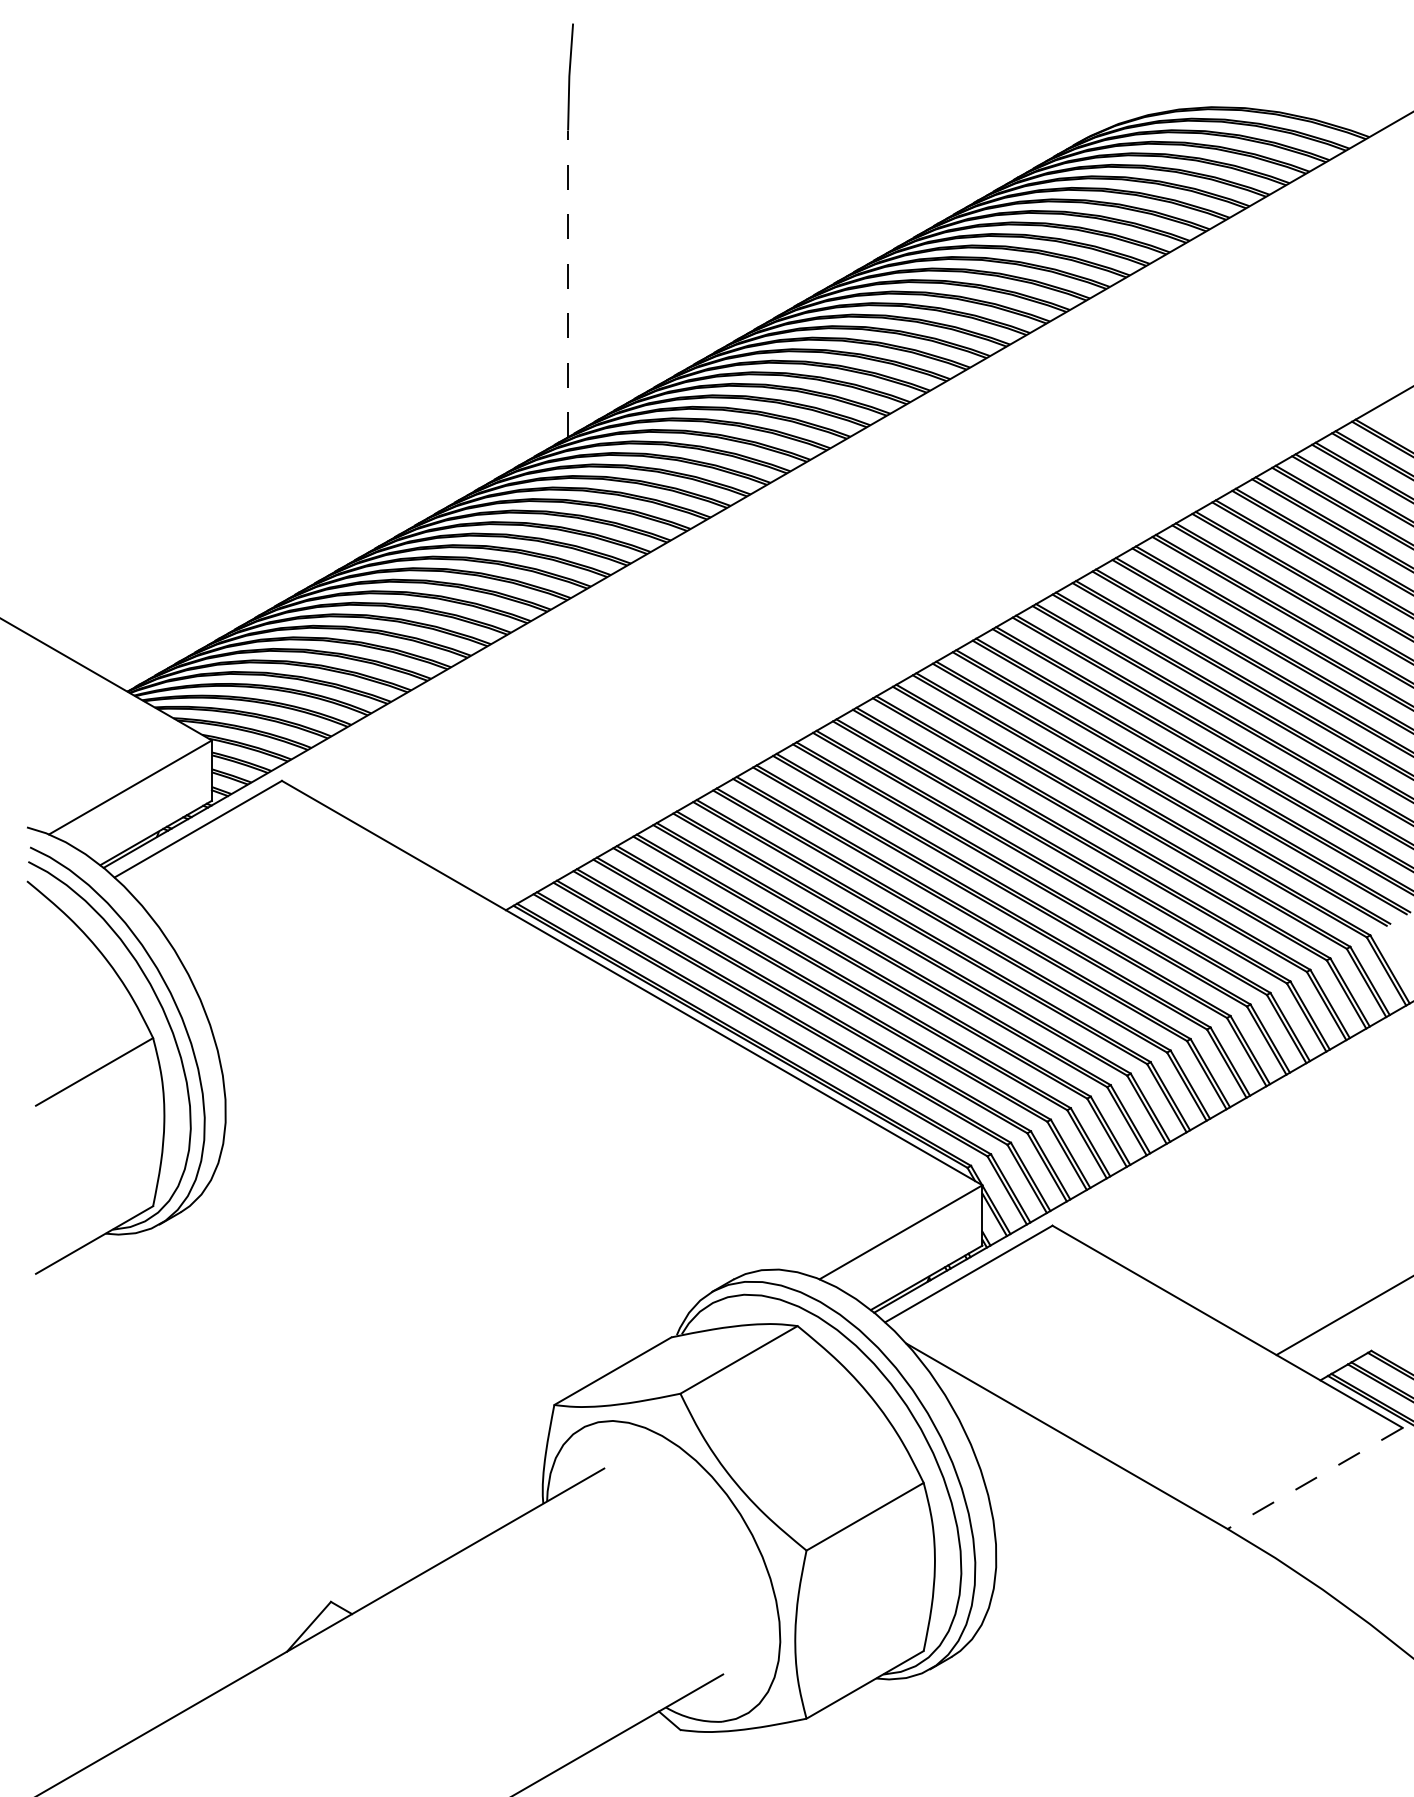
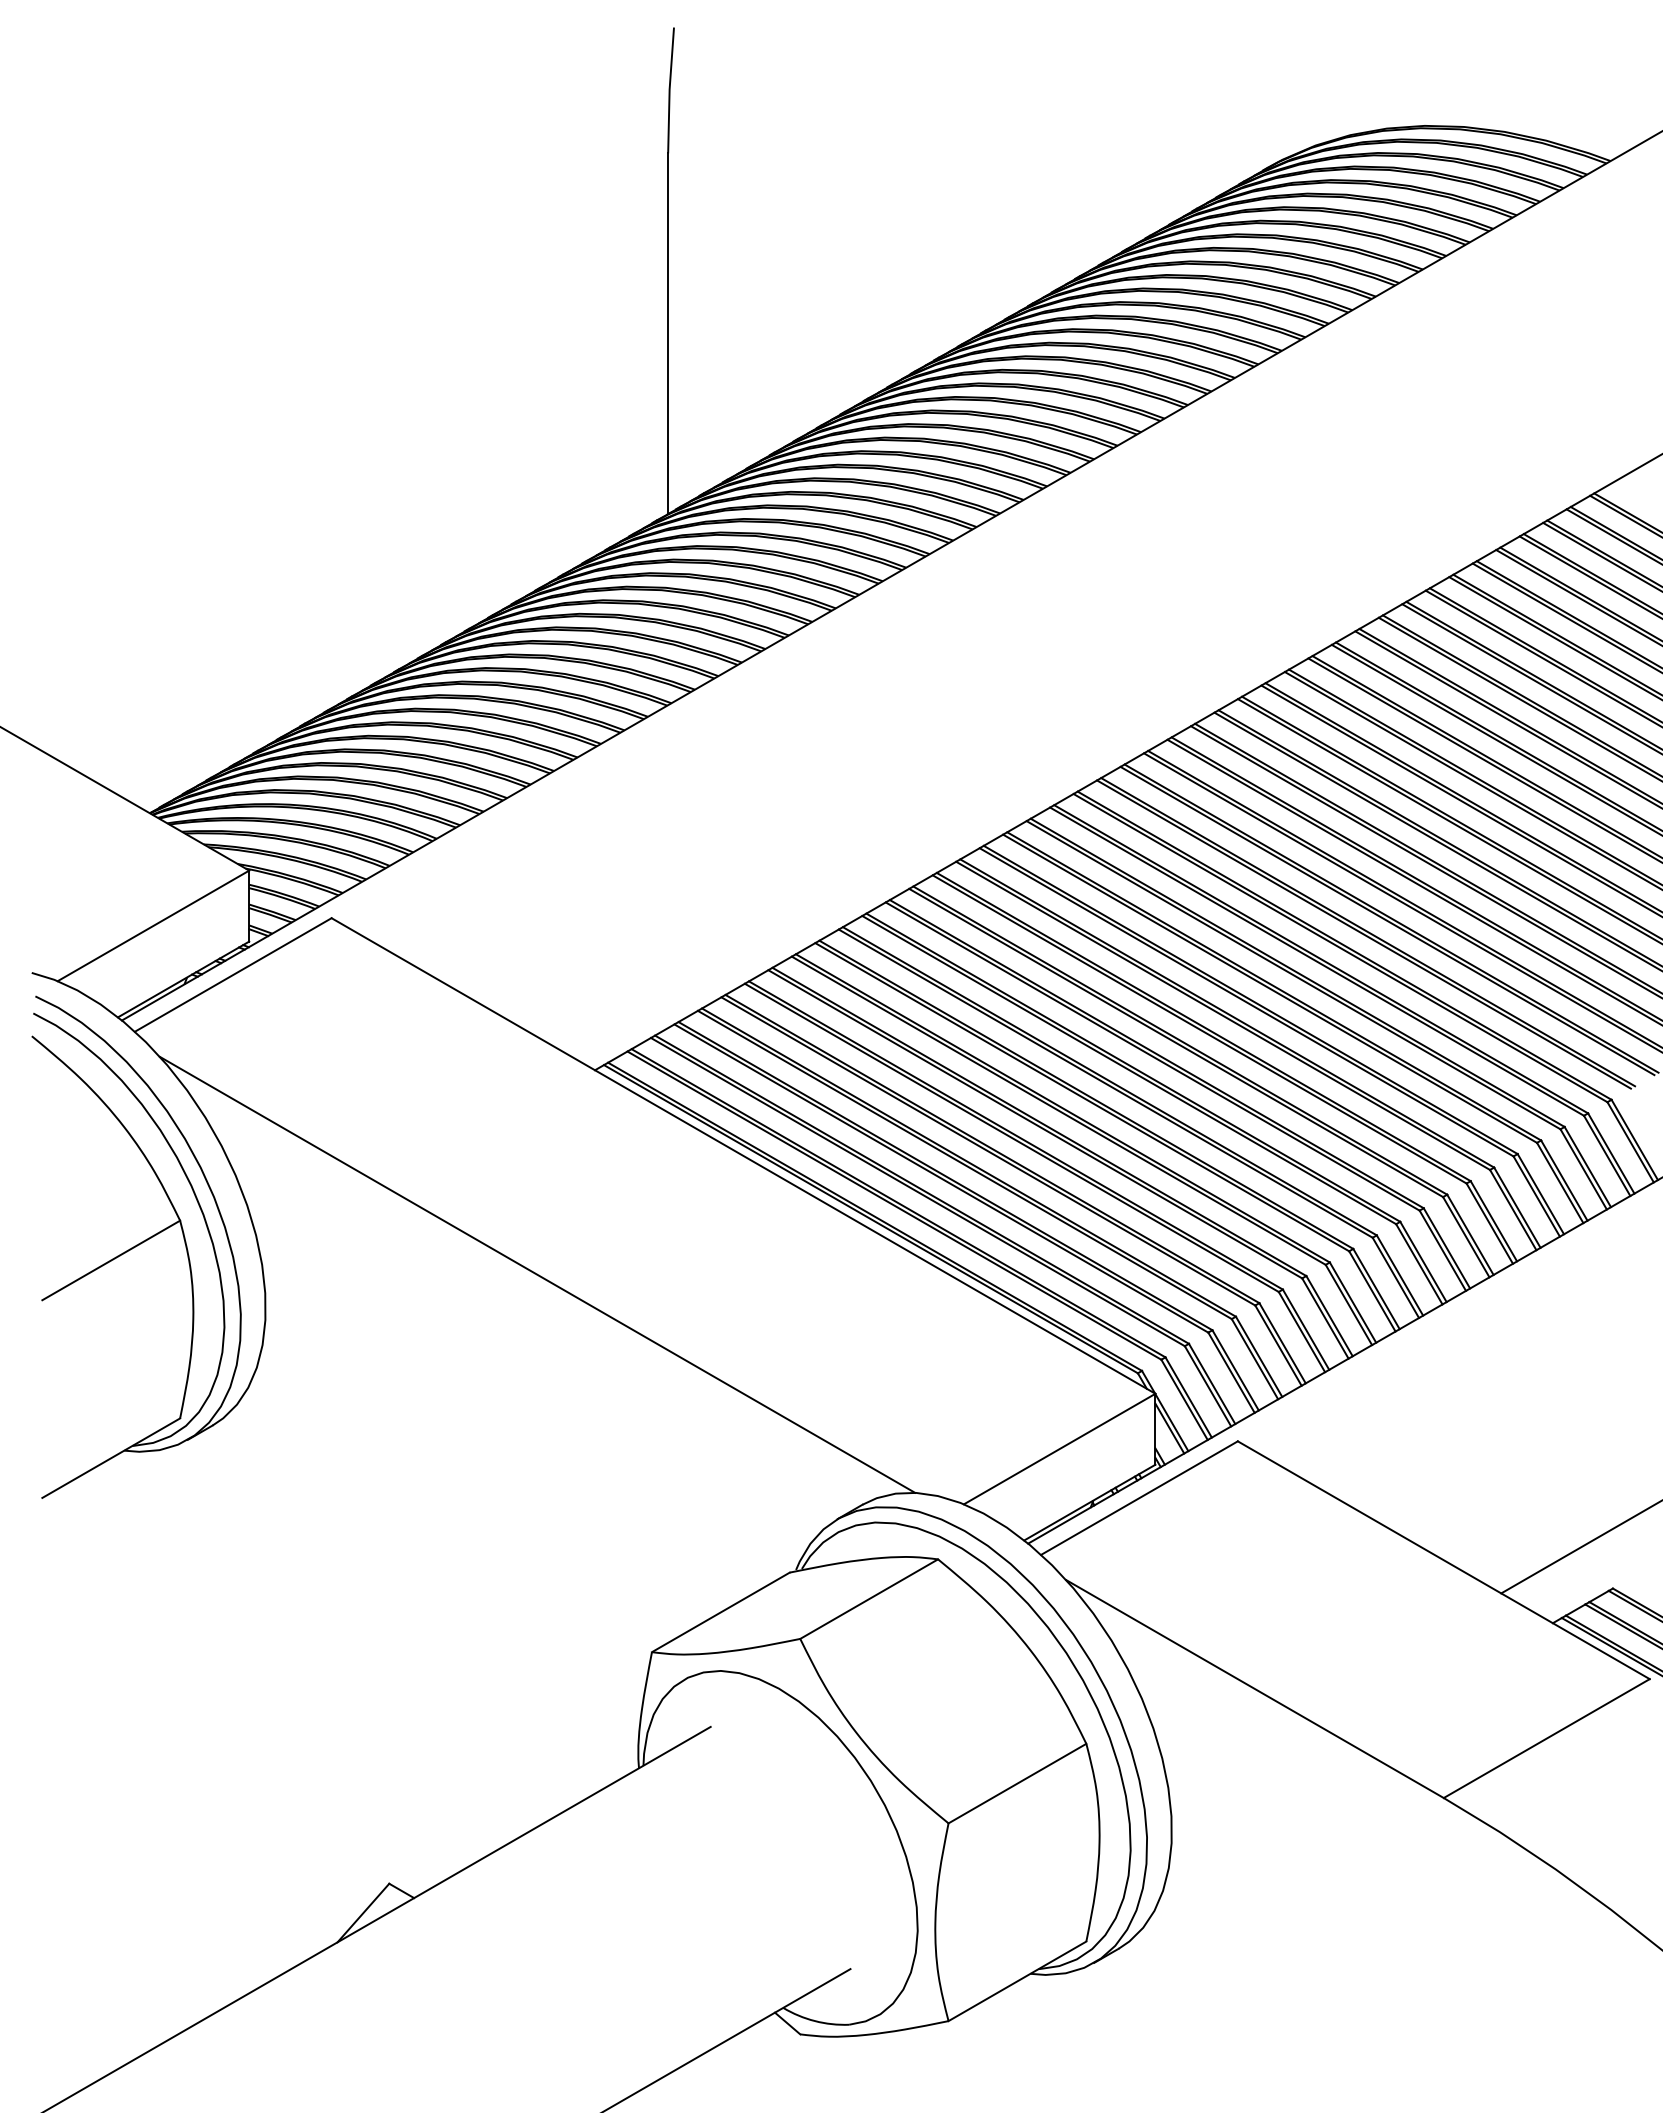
line: (568, 283) -> (668, 333), dashed -> solid
line: (457, 1083) -> (537, 1274), added
line: (1314, 1478) -> (1546, 1738), dashed -> solid

